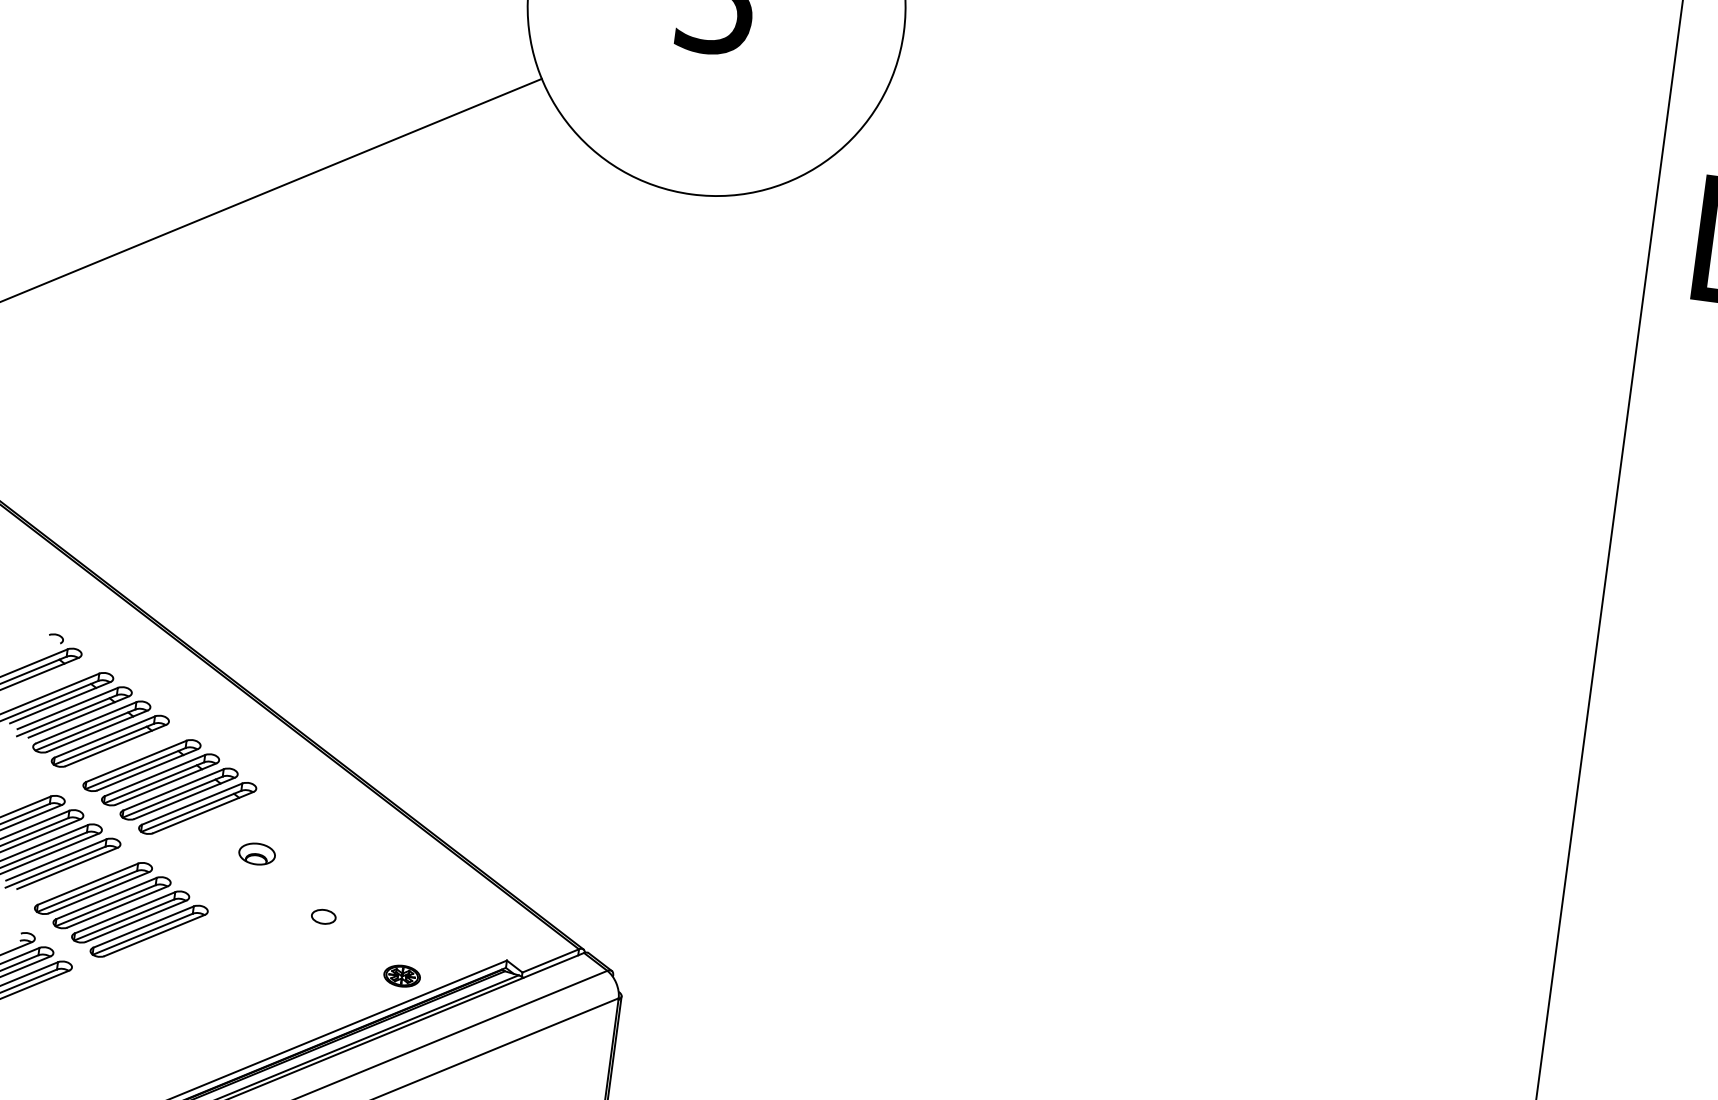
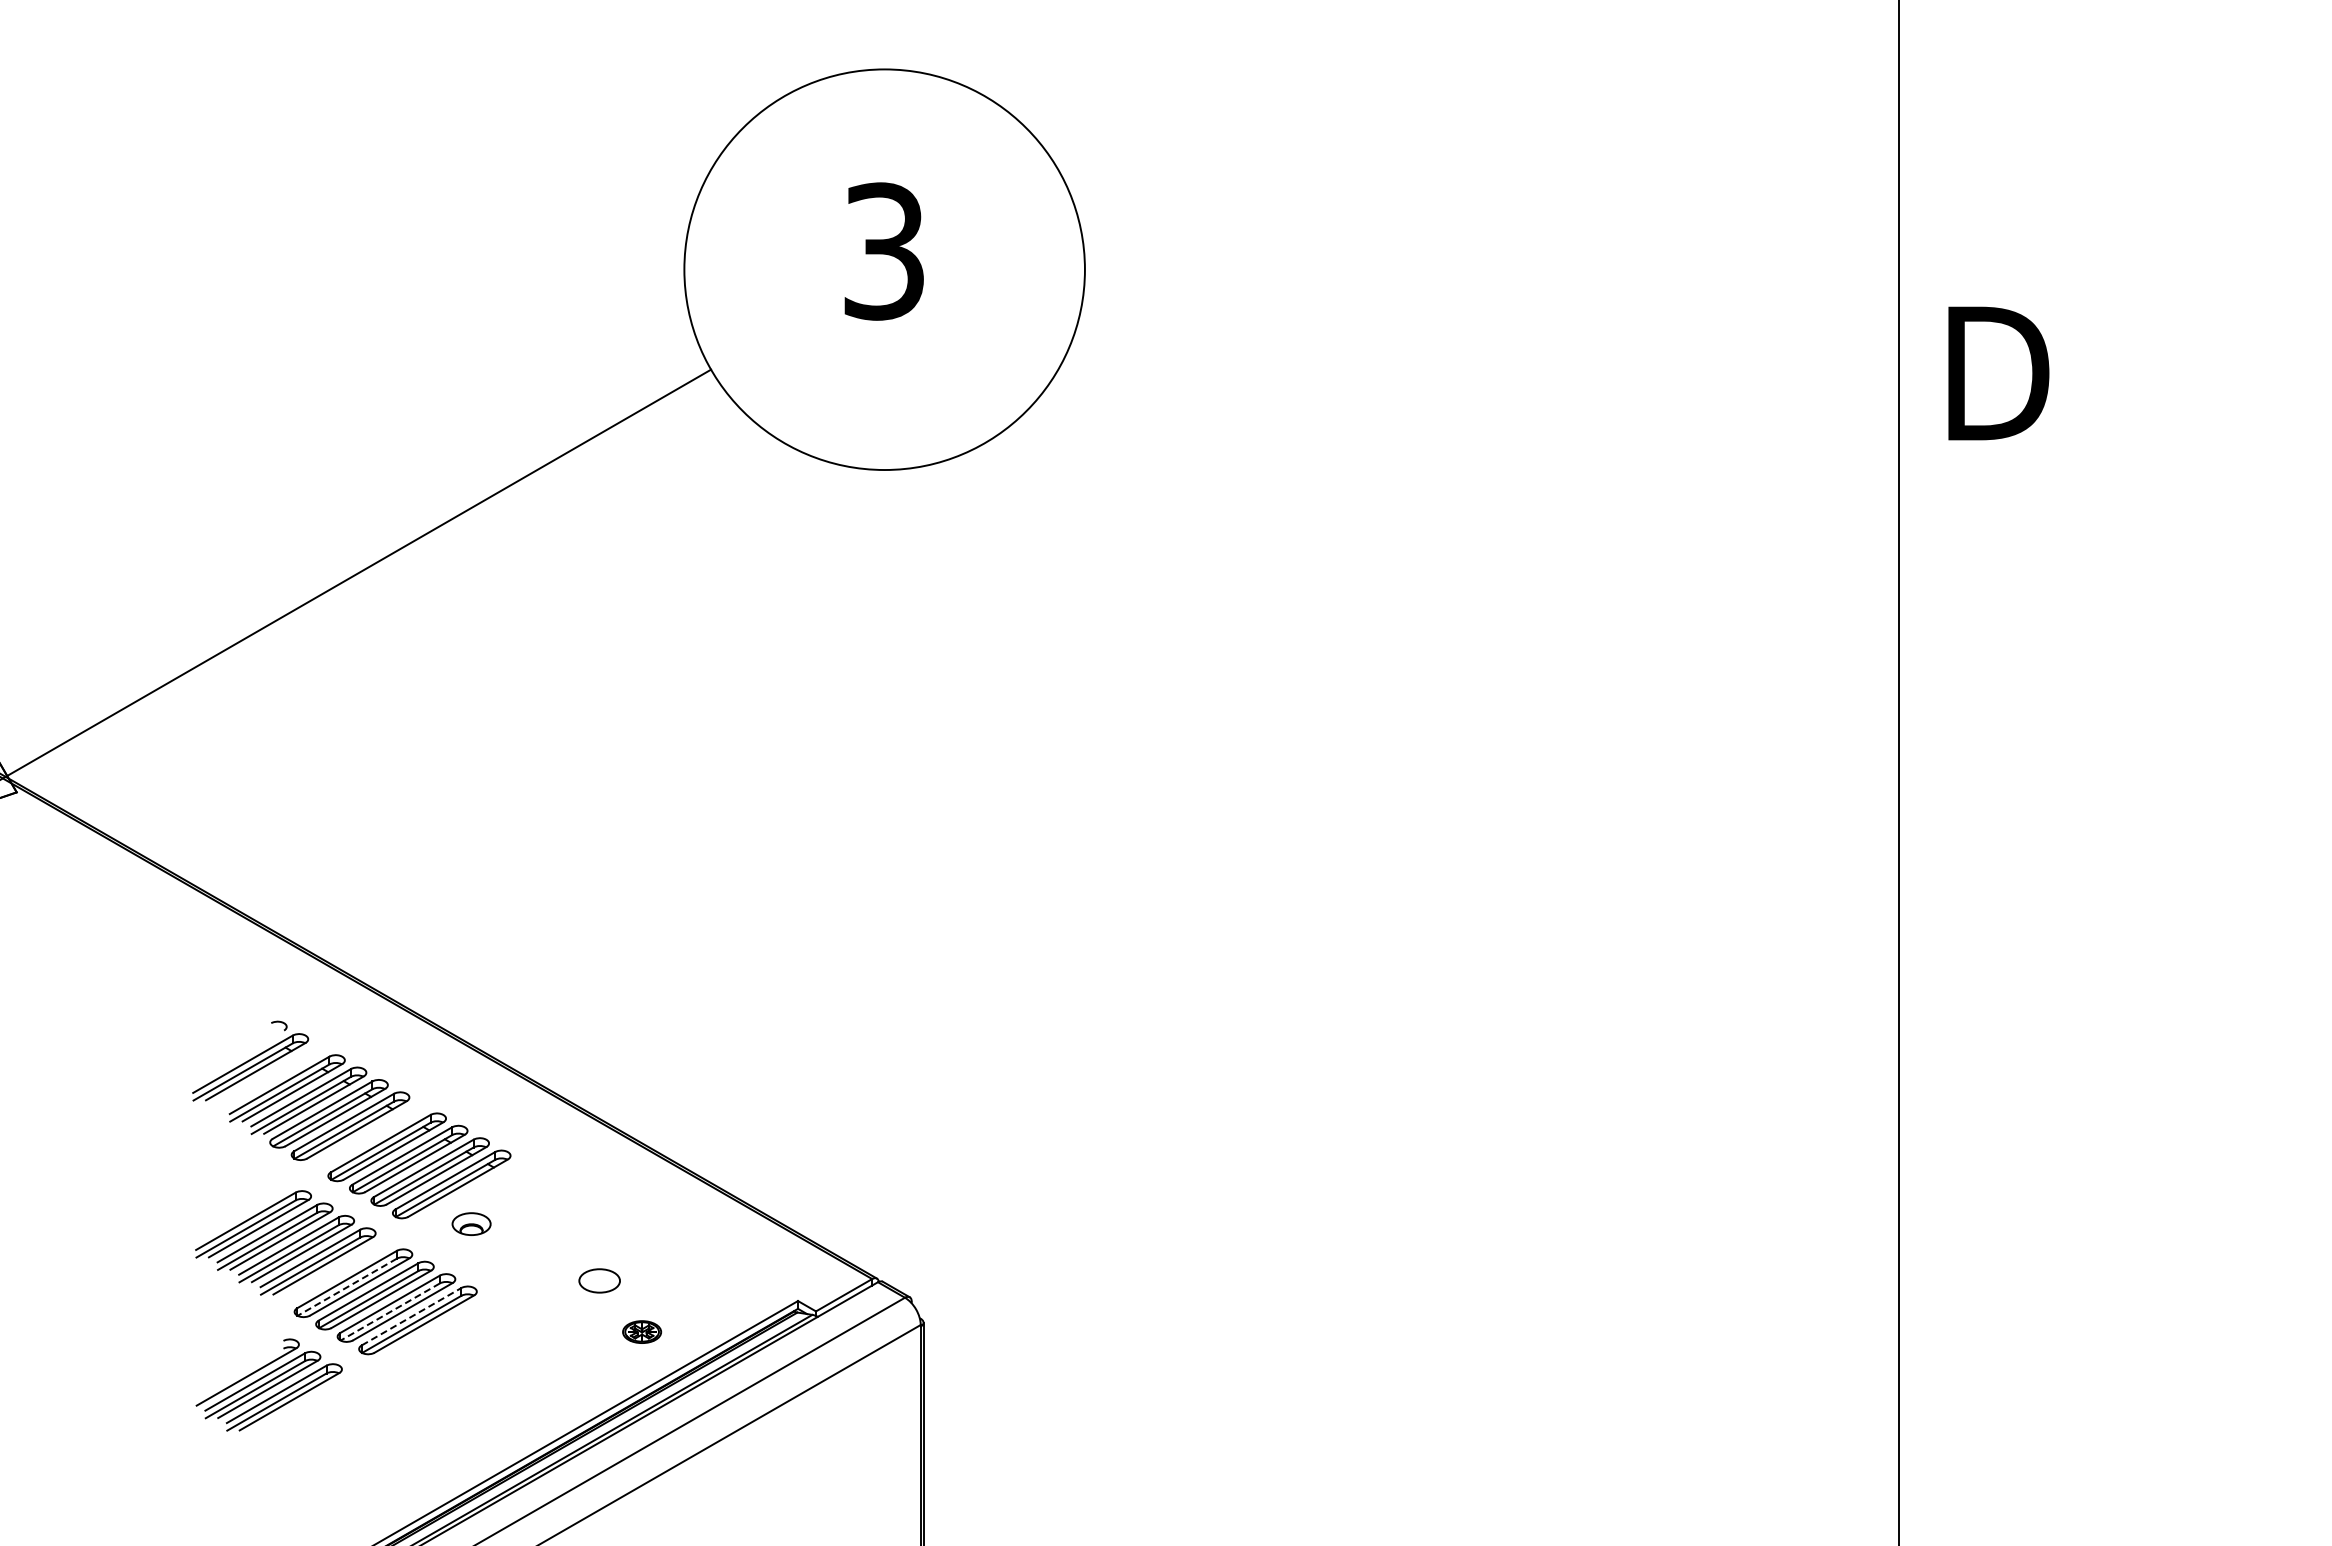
part: (257, 853) -> (471, 1223), moved
line: (86, 891) -> (346, 1287), solid -> dashed
part: (322, 916) -> (598, 1280), size x1.6
line: (123, 920) -> (389, 1312), solid -> dashed
line: (144, 926) -> (412, 1316), solid -> dashed
part: (402, 975) -> (642, 1331), moved

